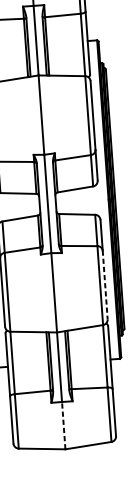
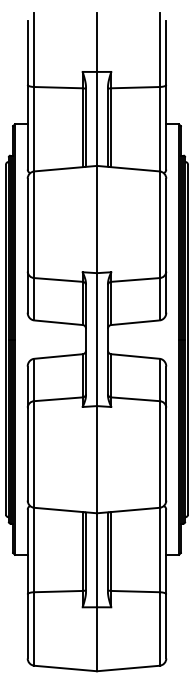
line: (105, 285) -> (166, 454), dashed -> solid
line: (64, 425) -> (97, 639), dashed -> solid

